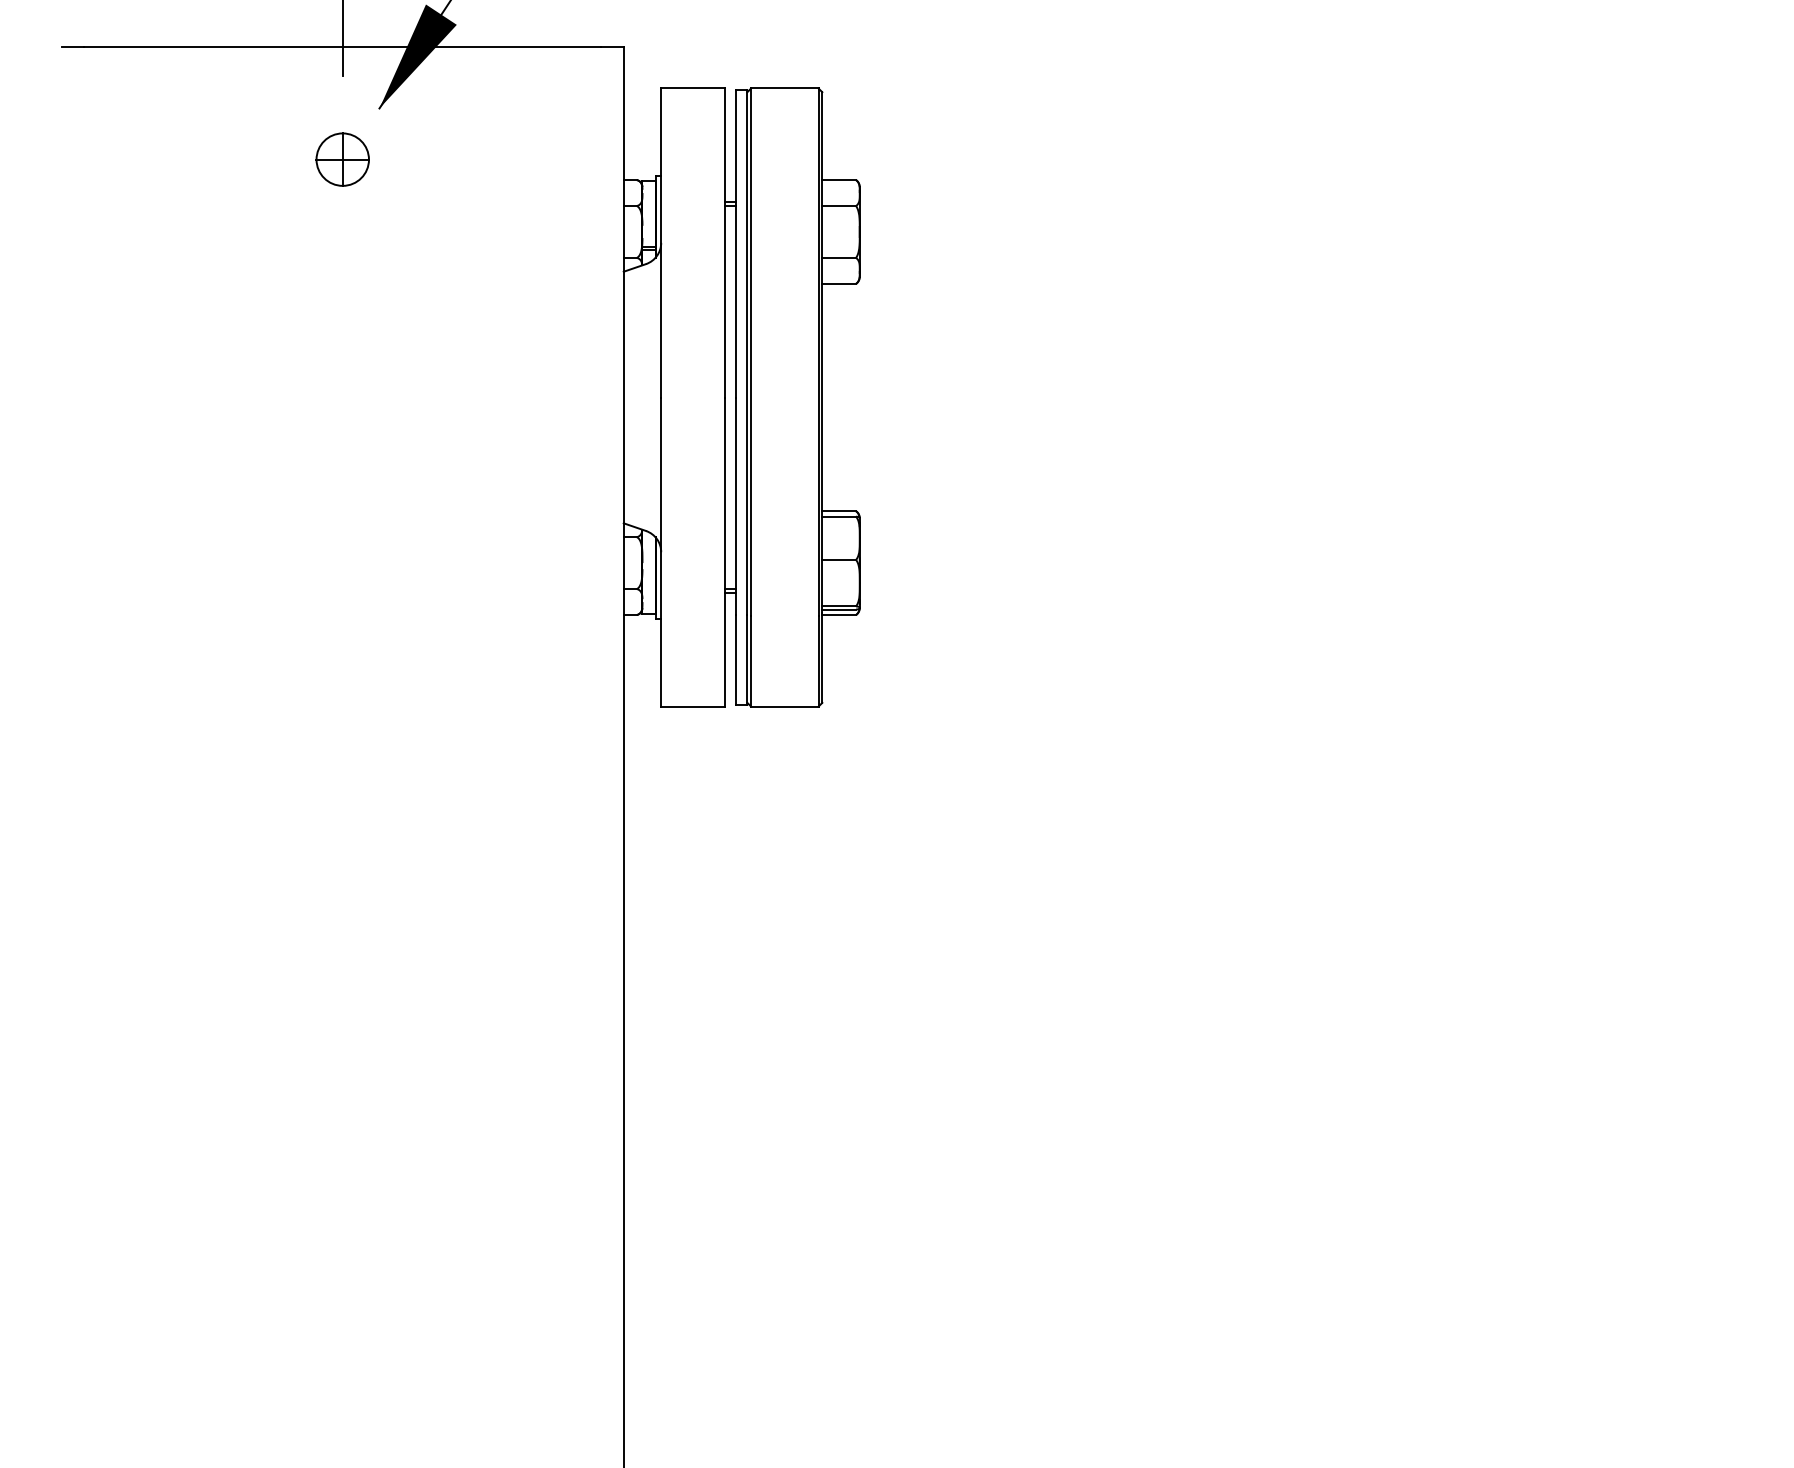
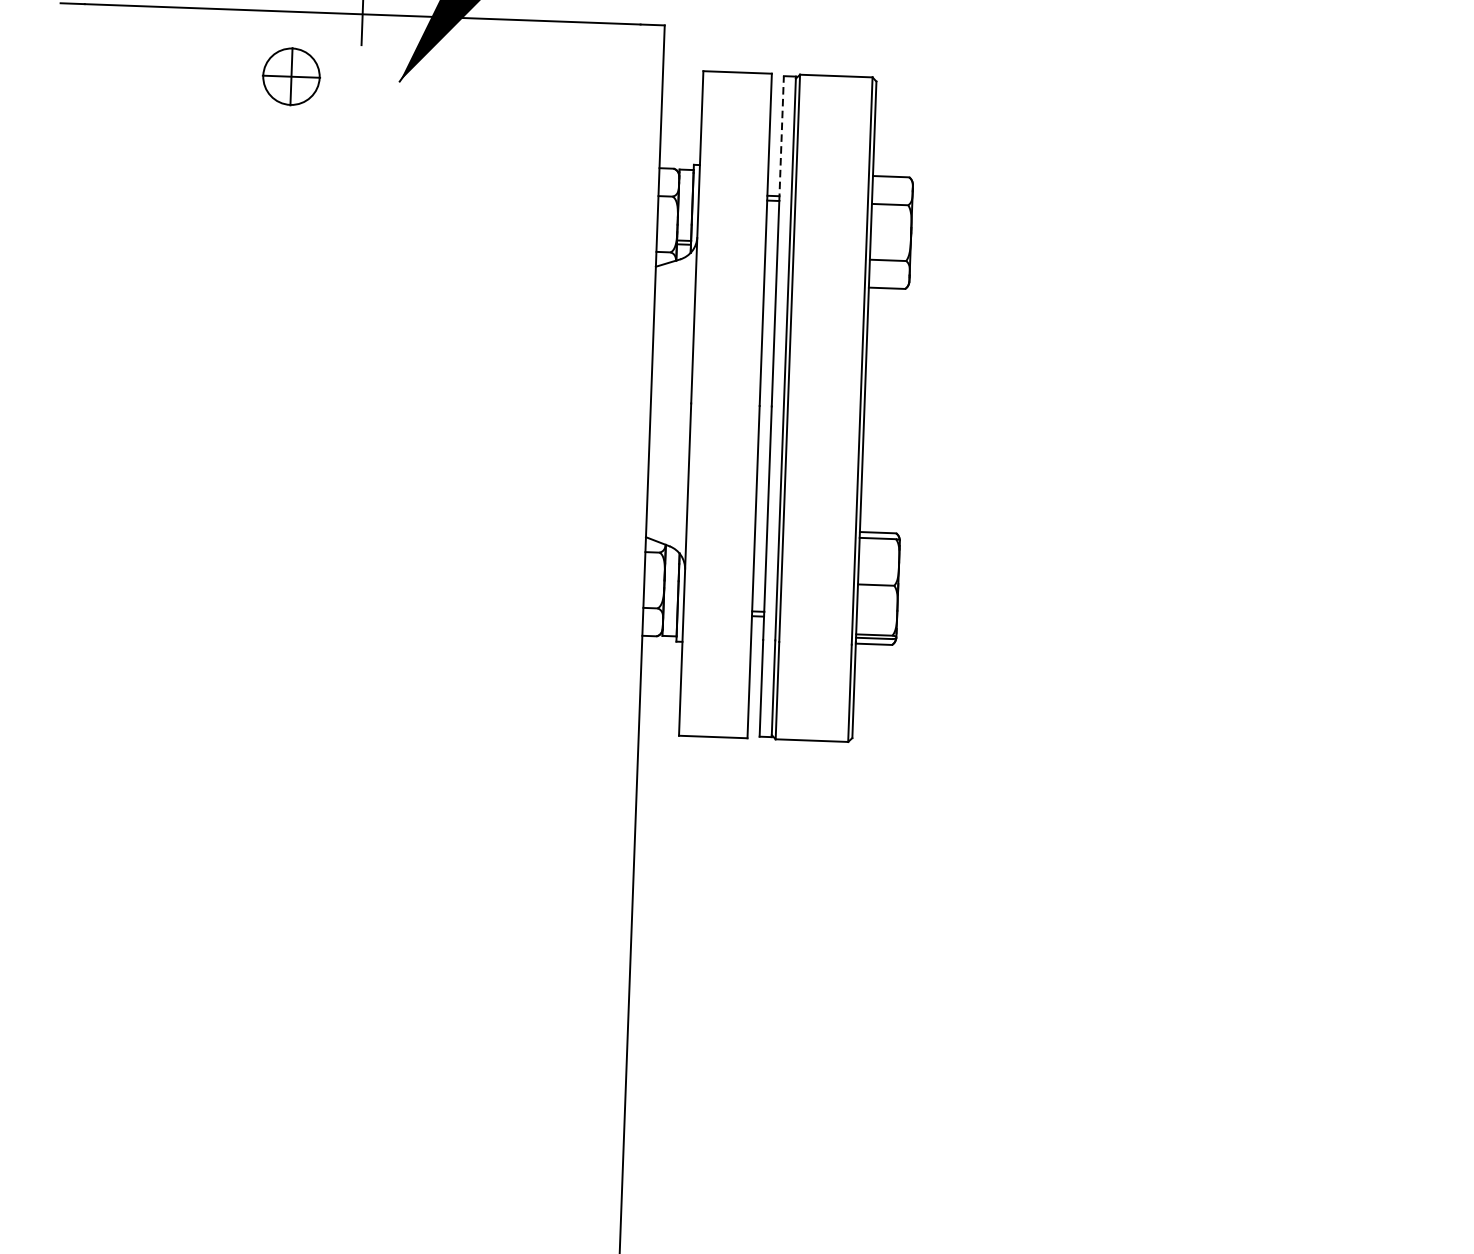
line: (736, 147) -> (782, 137), solid -> dashed
part: (342, 159) -> (291, 76), moved

